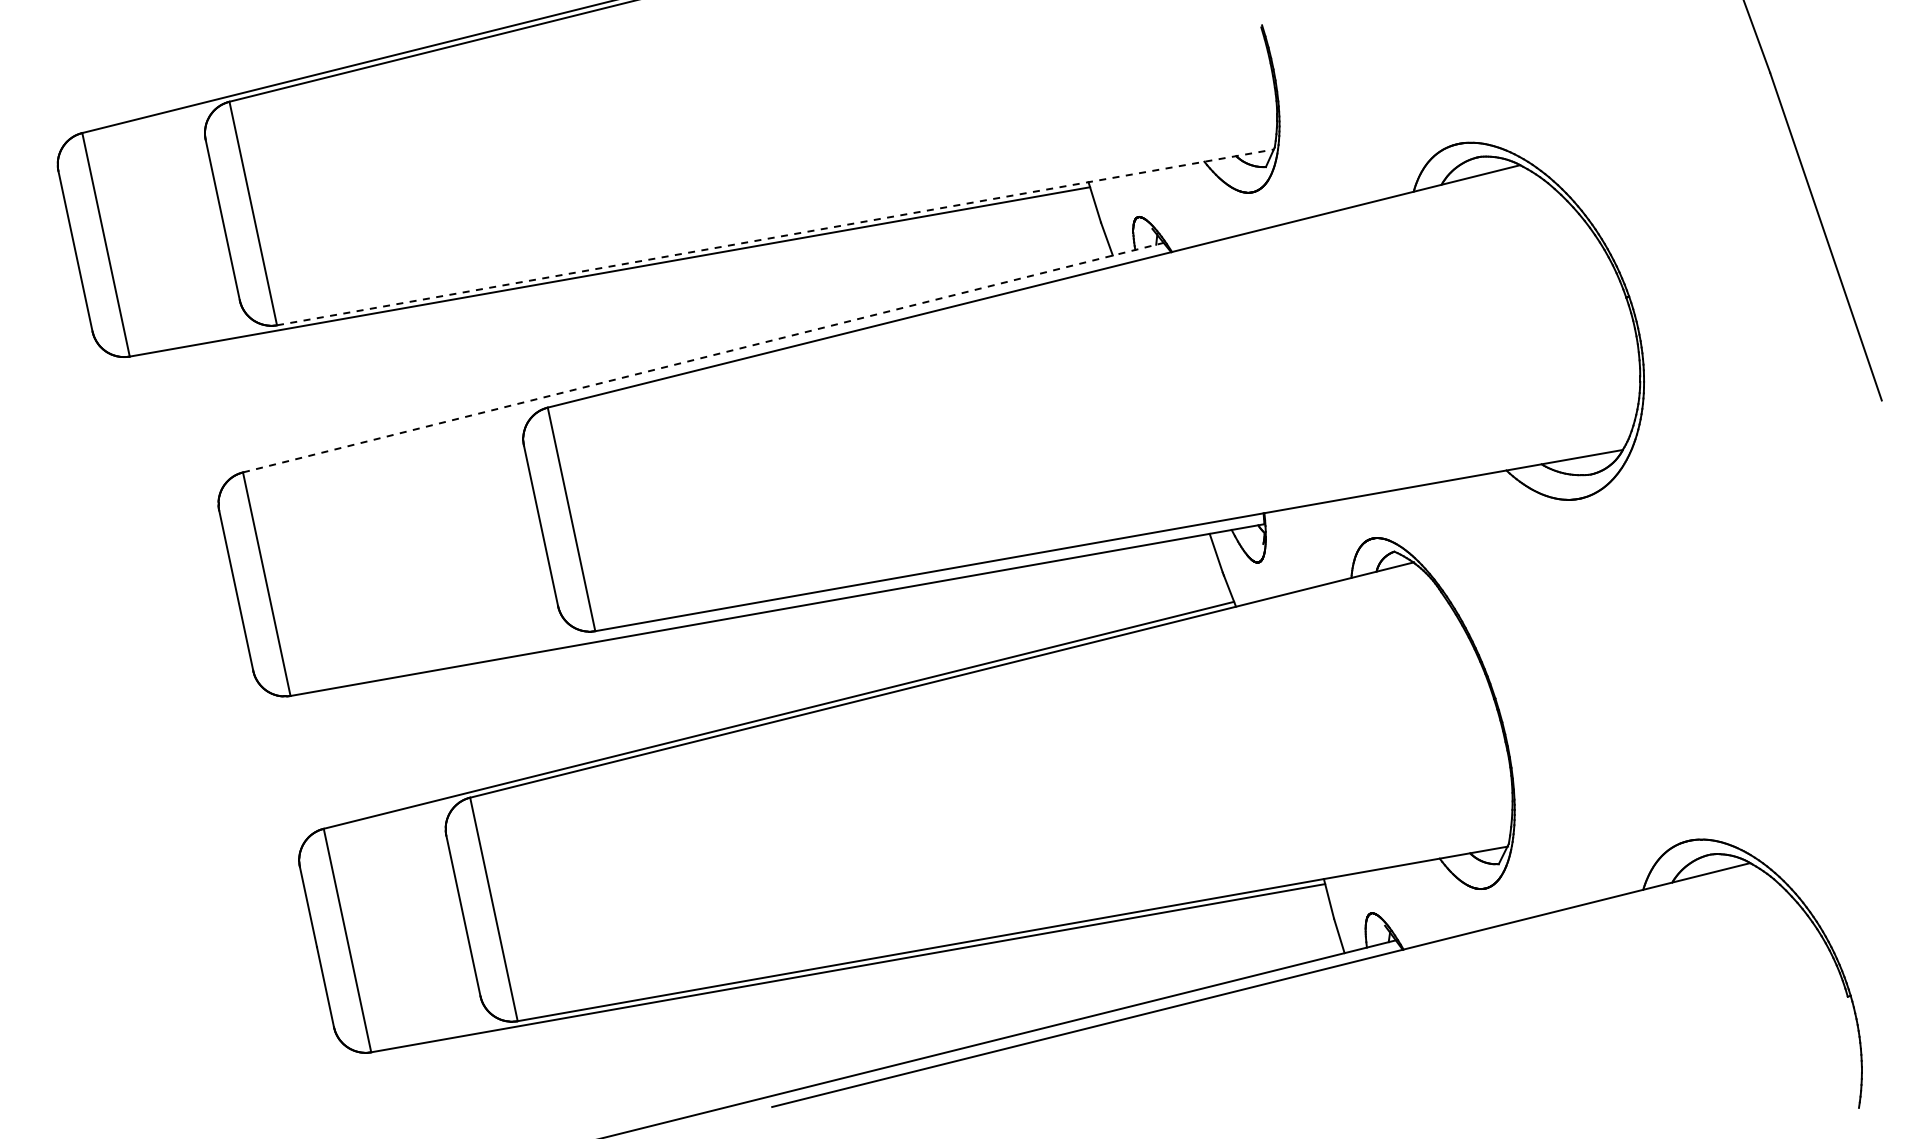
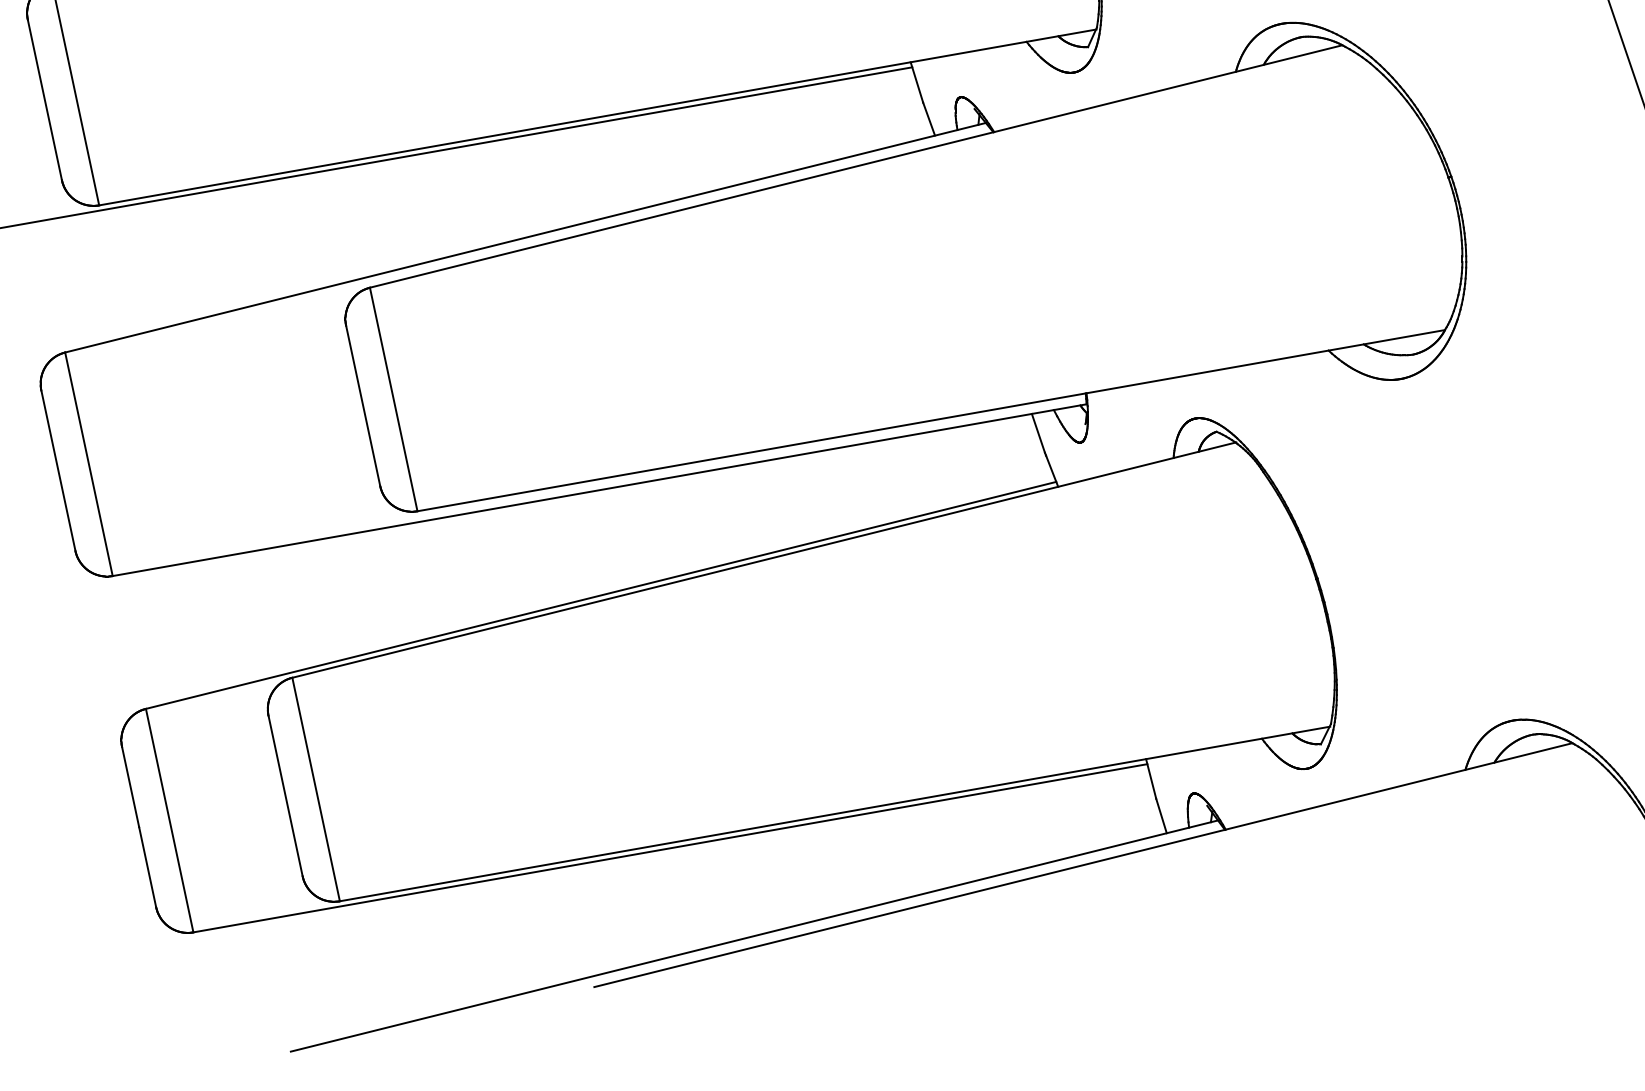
line: (776, 237) -> (598, 117), dashed -> solid
line: (703, 357) -> (525, 237), dashed -> solid

